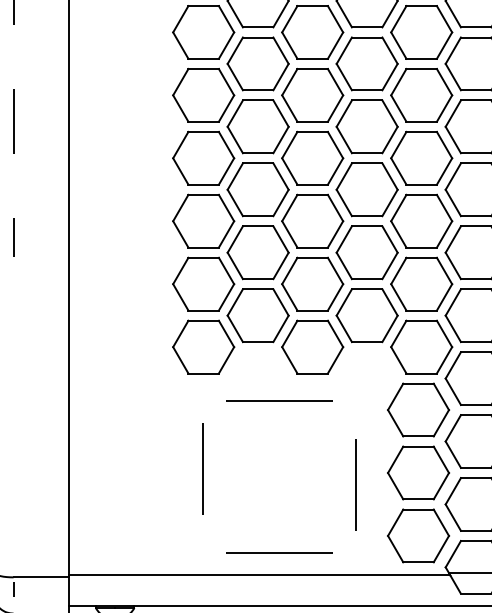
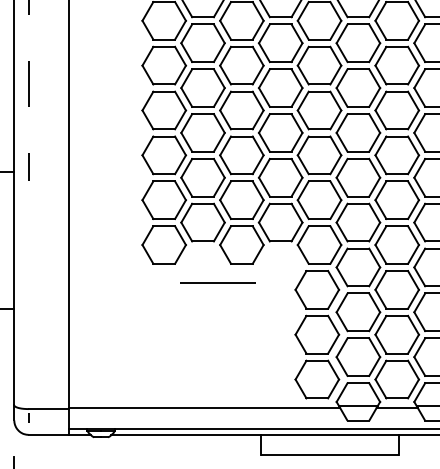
line: (202, 468) -> (163, 331), removed
line: (355, 485) -> (272, 343), removed
line: (279, 552) -> (218, 391), removed

